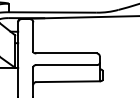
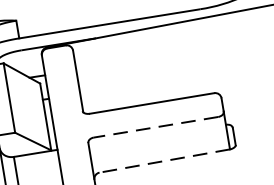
line: (66, 65) -> (156, 128), solid -> dashed
line: (68, 81) -> (165, 160), solid -> dashed

